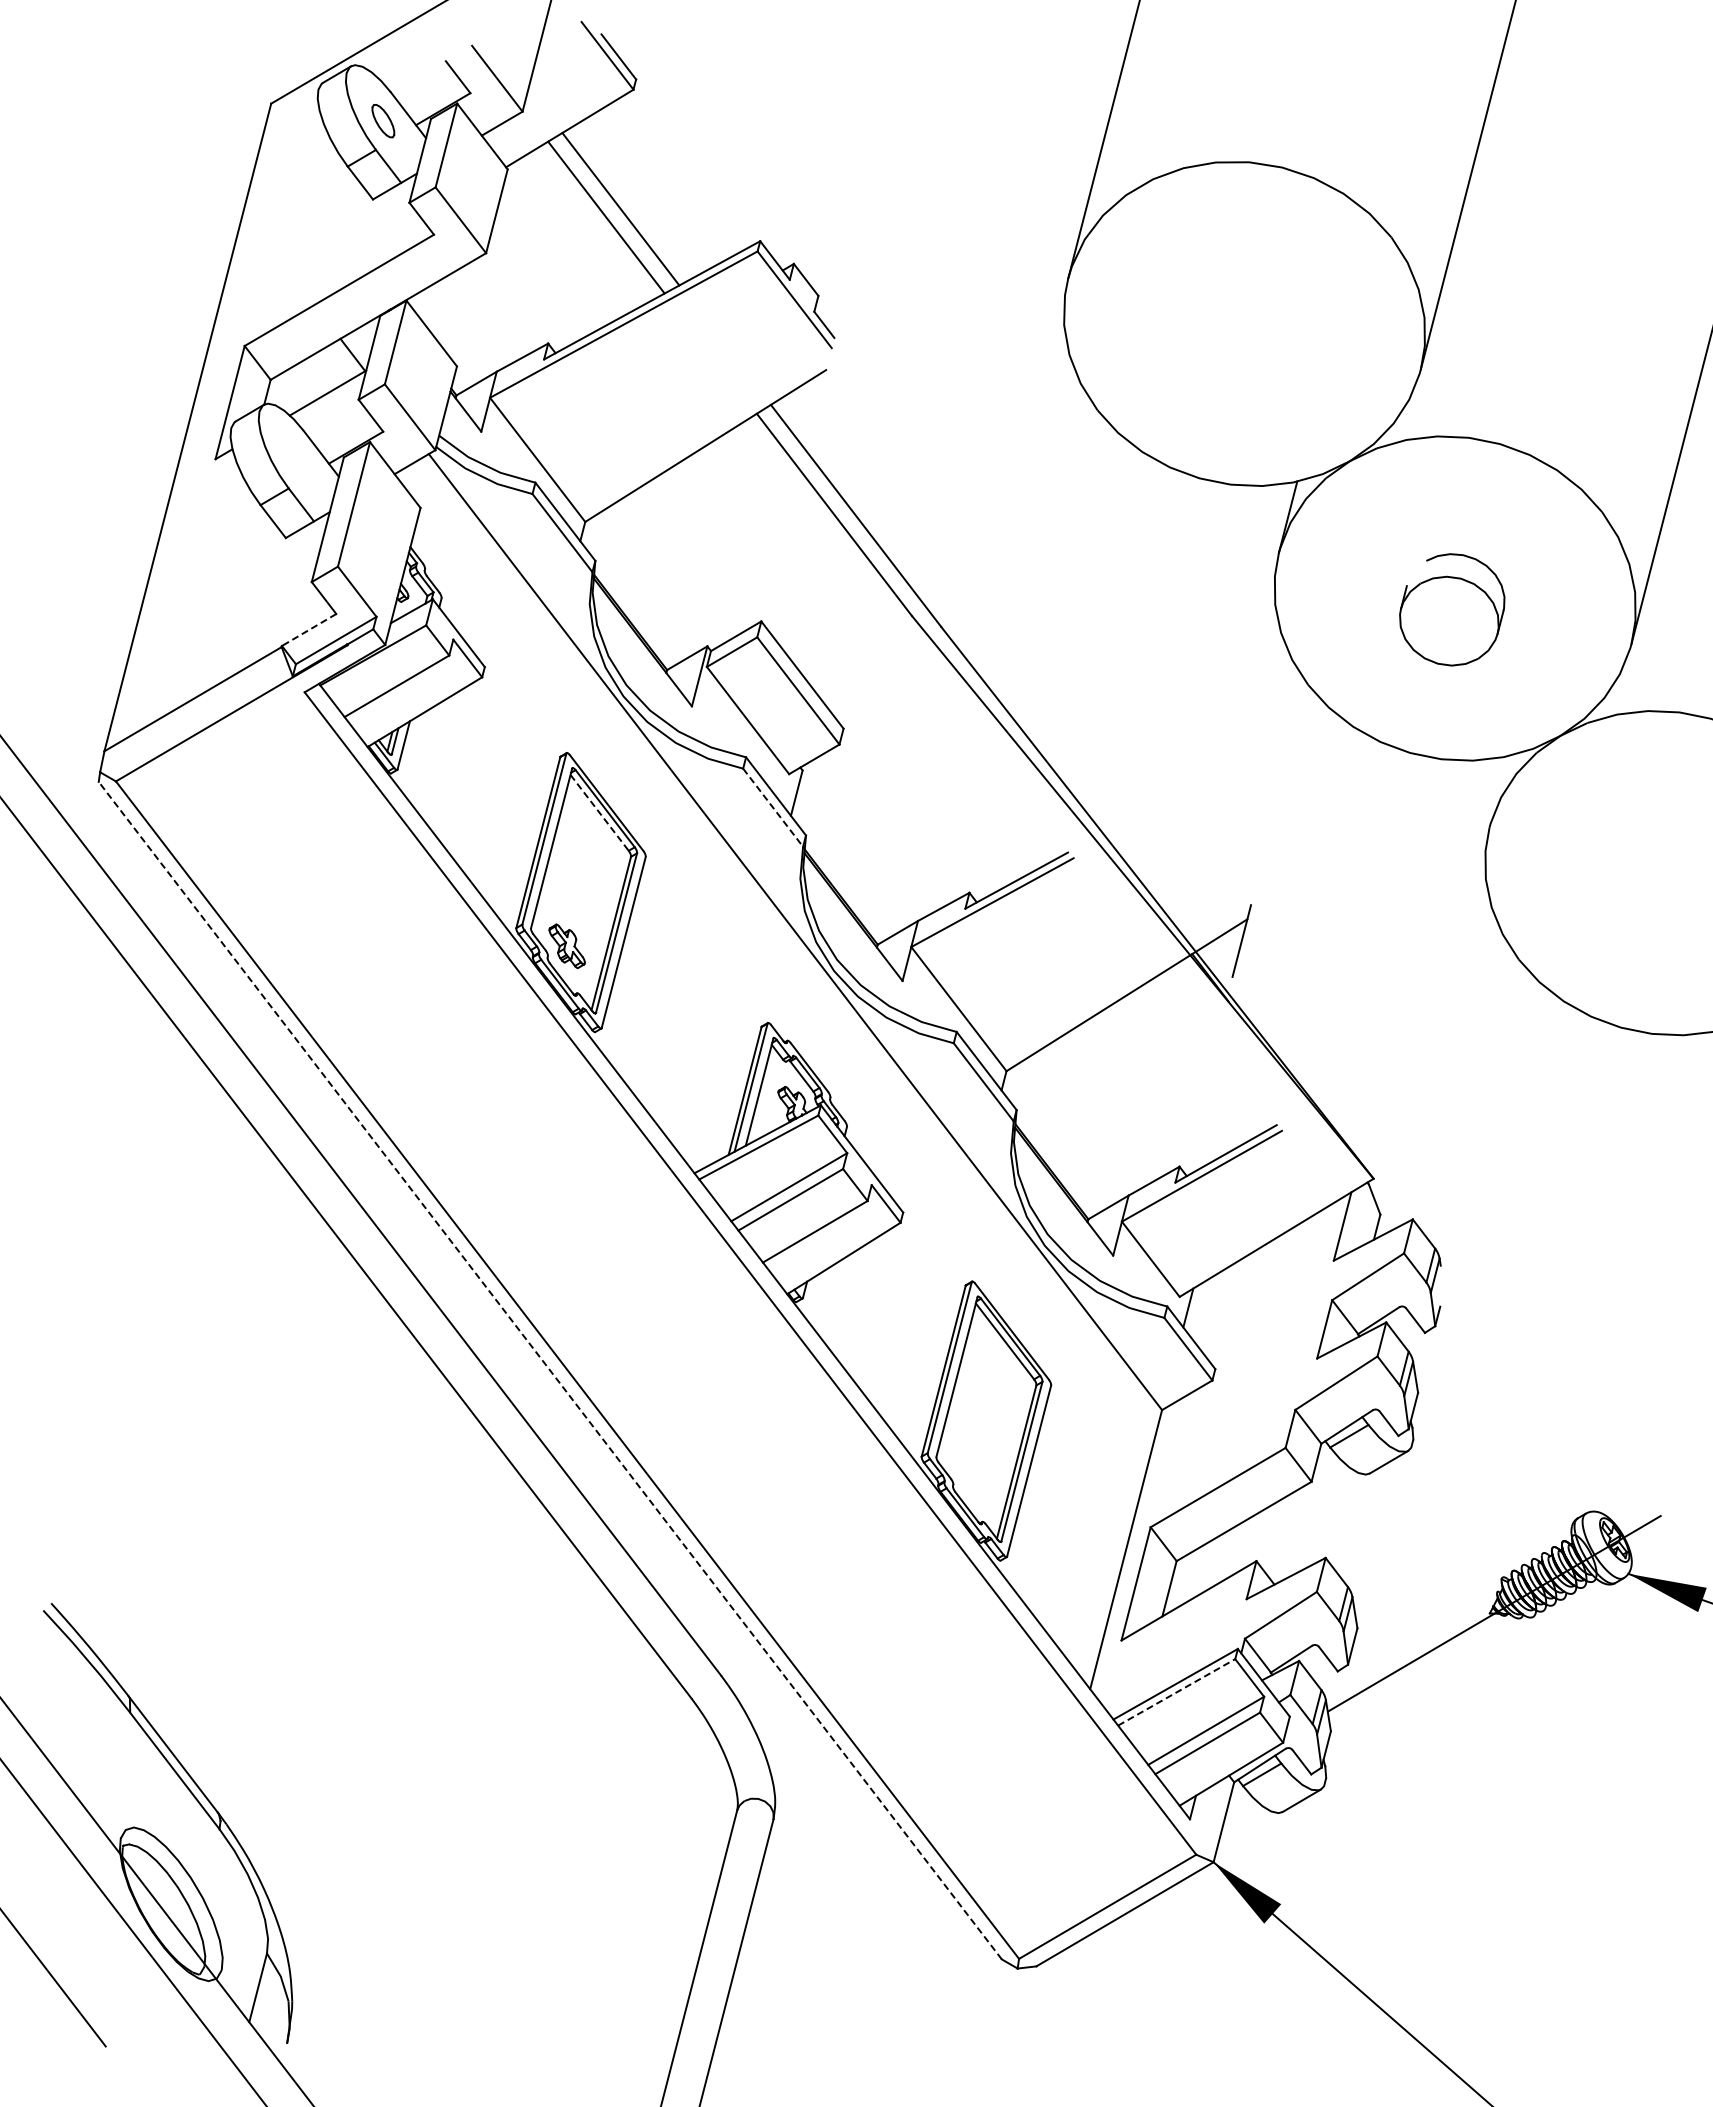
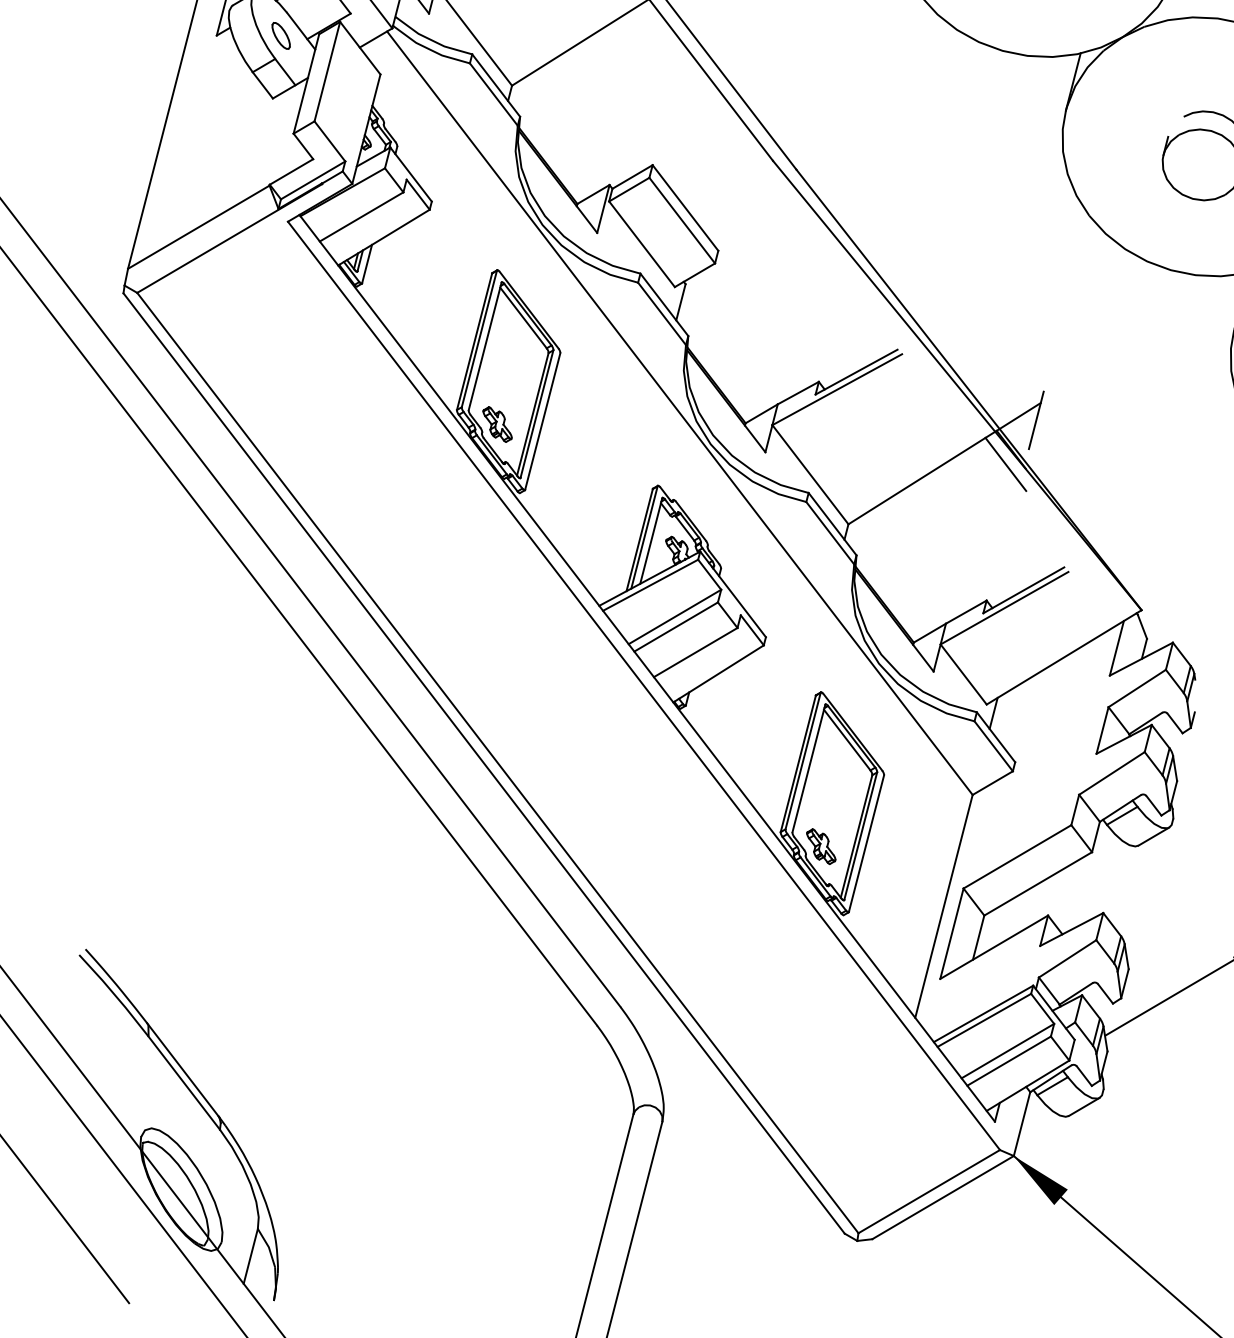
part: (296, 459) -> (281, 35), added
line: (309, 630) -> (291, 172), dashed -> solid
line: (773, 808) -> (662, 314), dashed -> solid
line: (599, 812) -> (523, 317), dashed -> solid
line: (1203, 996) -> (1005, 464), added
line: (550, 1370) -> (484, 763), dashed -> solid
part: (972, 1474) -> (821, 846), added
line: (1177, 1692) -> (984, 1020), dashed -> solid

